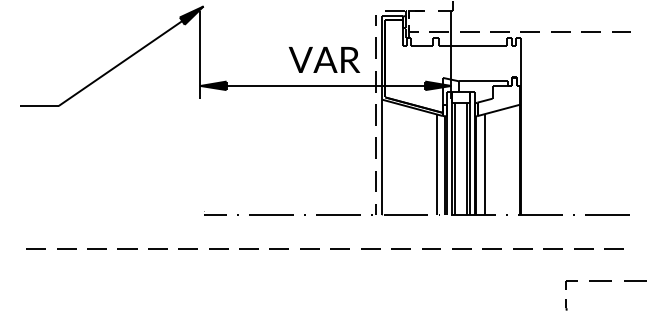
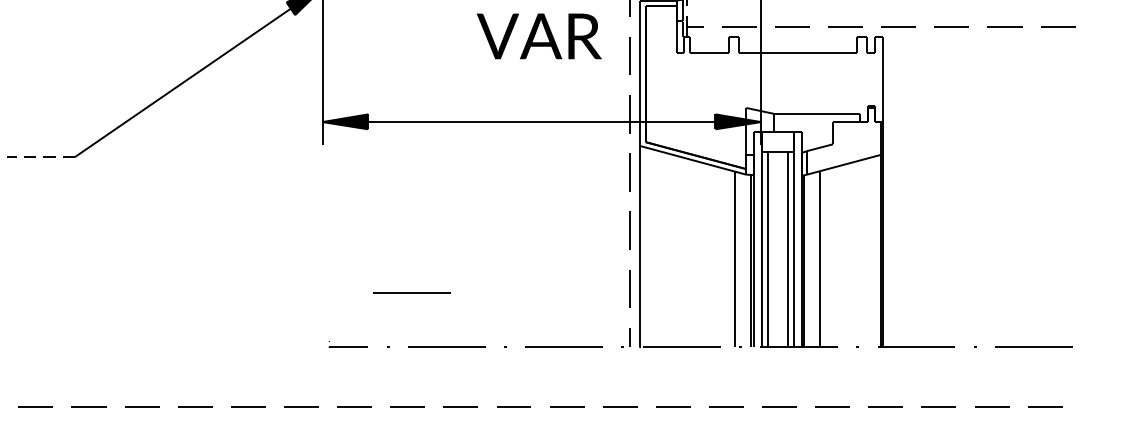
text: (324, 59) -> (539, 35), moved
line: (39, 106) -> (41, 157), solid -> dashed
line: (251, 183) -> (411, 292), added

